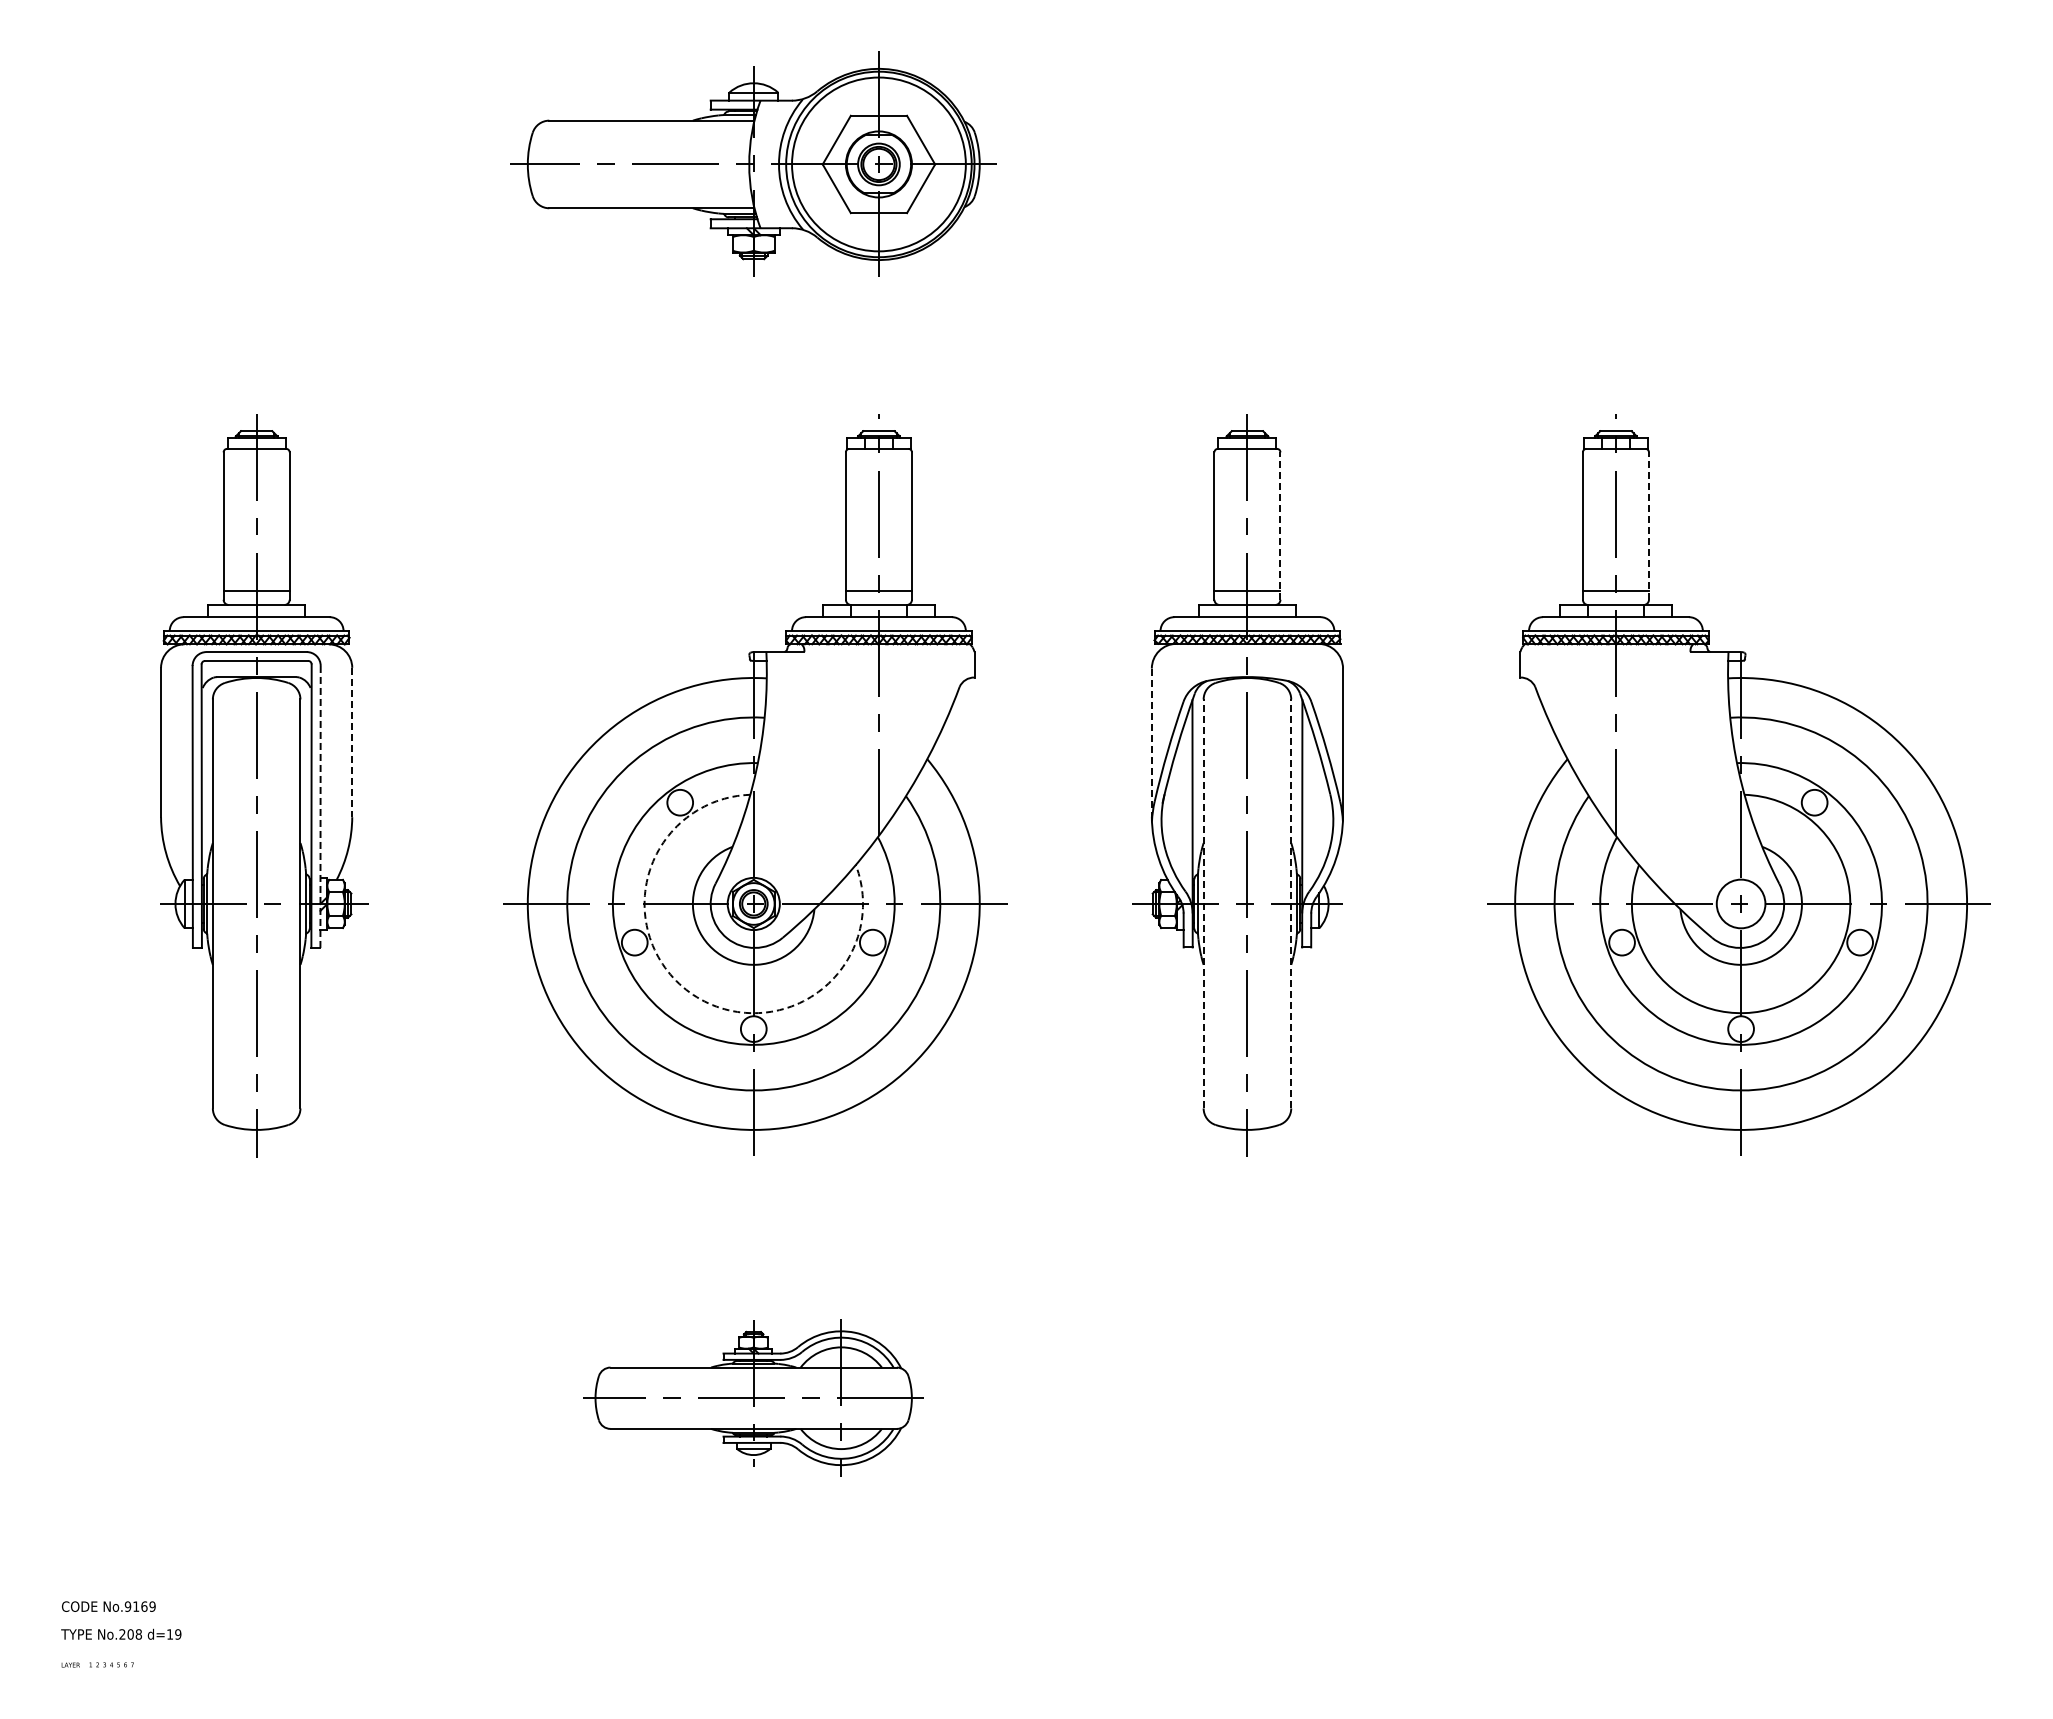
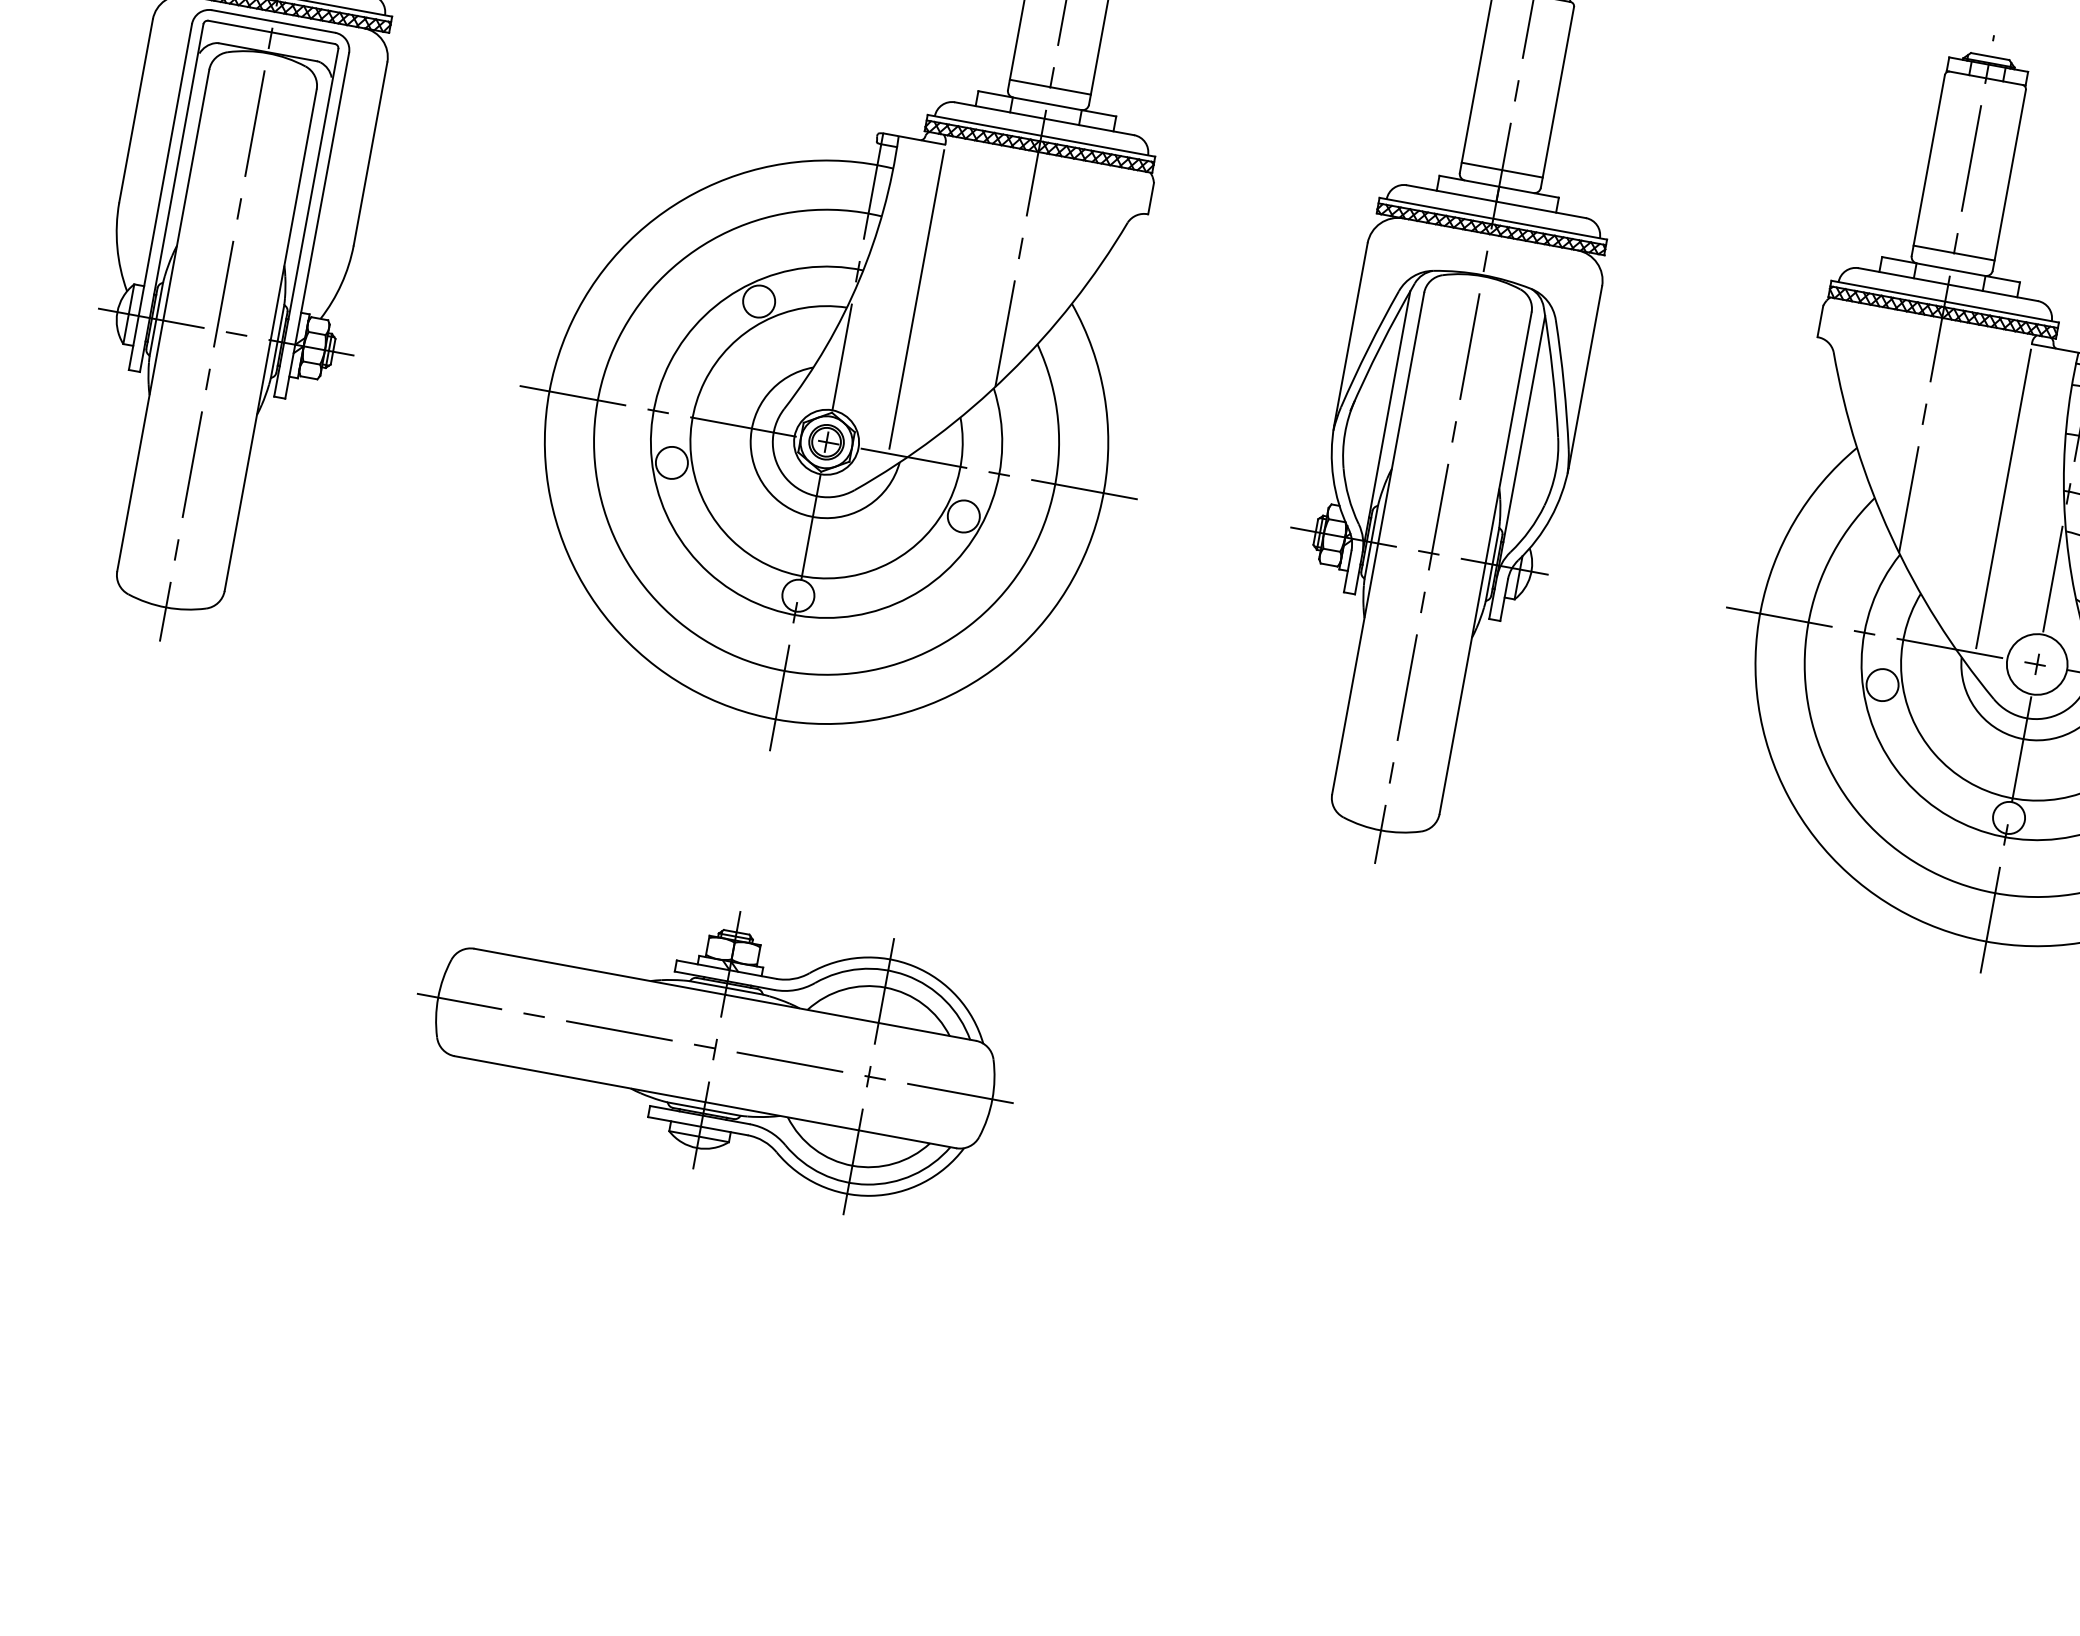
line: (1280, 526) -> (1557, 97), dashed -> solid
line: (1648, 526) -> (2008, 180), dashed -> solid
line: (352, 742) -> (370, 153), dashed -> solid
line: (1151, 743) -> (1350, 335), dashed -> solid
line: (804, 777) -> (917, 298), added
line: (1690, 777) -> (2003, 498), added
line: (320, 806) -> (317, 225), dashed -> solid
line: (1203, 903) -> (1378, 542), dashed -> solid
line: (1291, 903) -> (1486, 562), dashed -> solid
arc: (693, 994) -> (732, 539), dashed -> solid
part: (753, 1397) -> (715, 1047), size x1.43

